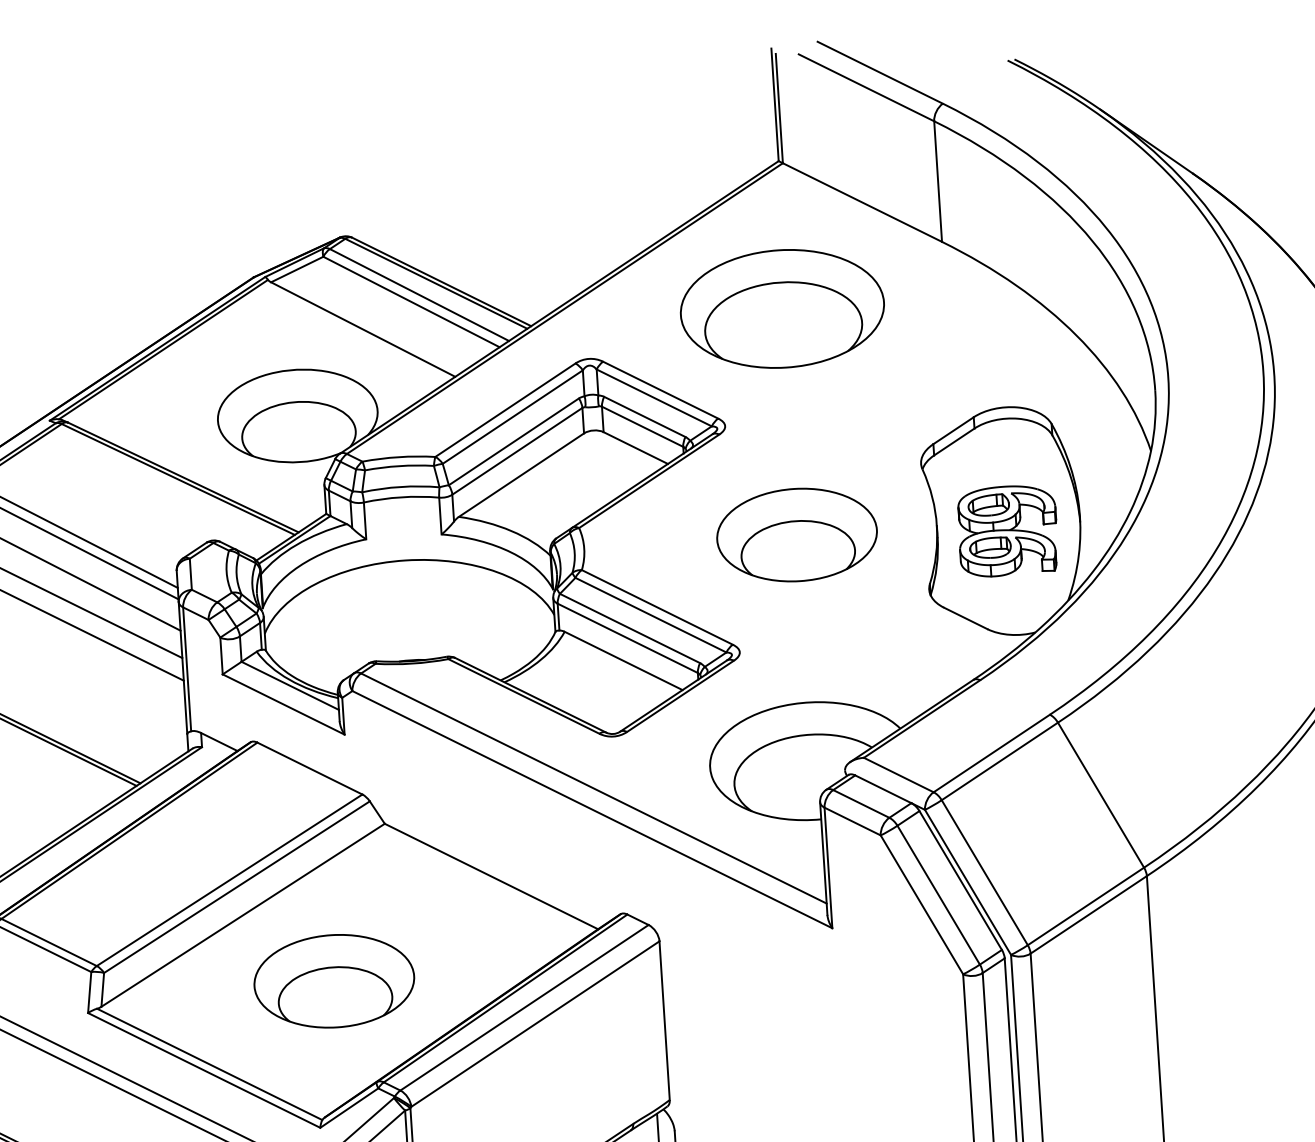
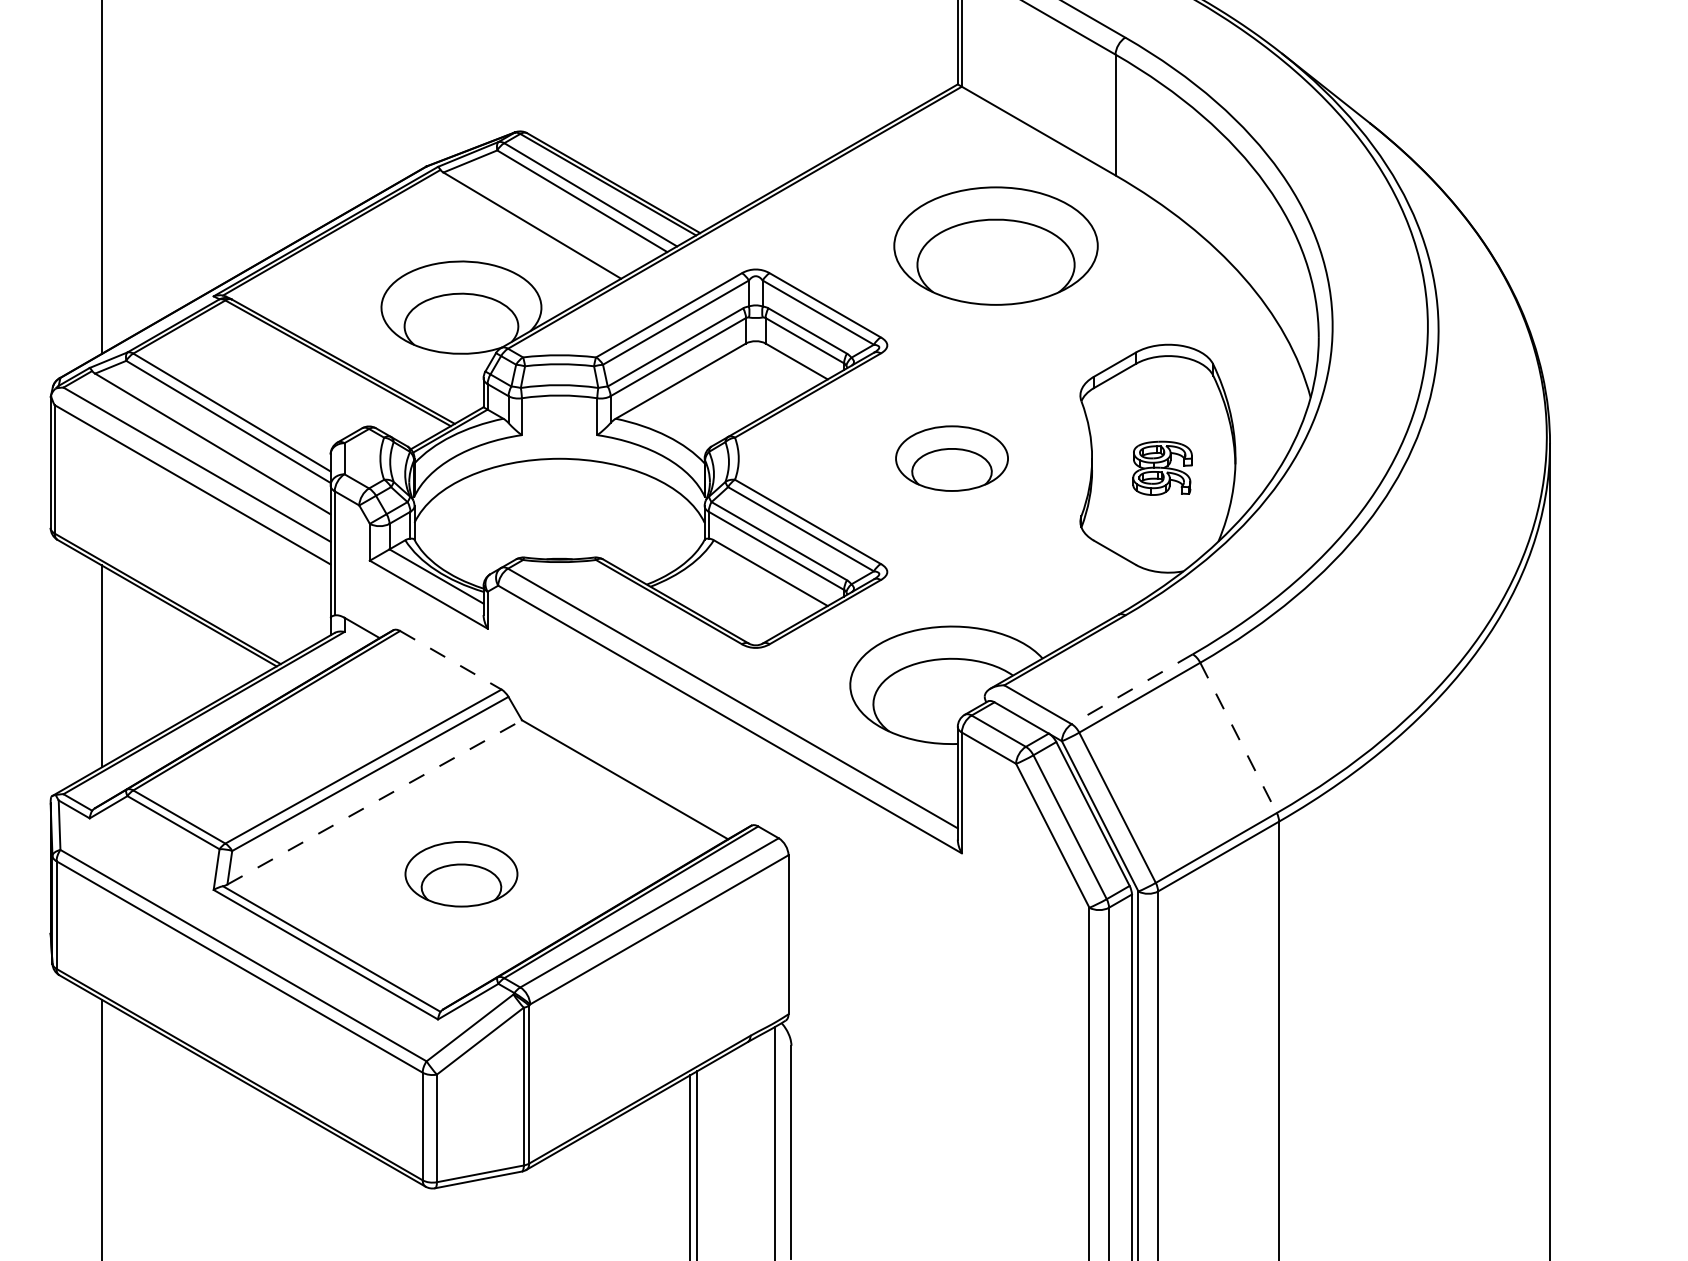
part: (781, 308) -> (995, 245), moved
part: (1007, 531) -> (1162, 468), size x0.6
part: (796, 534) -> (951, 458), size x0.7
line: (992, 753) -> (1132, 689), solid -> dashed
line: (309, 768) -> (450, 660), solid -> dashed
line: (1100, 795) -> (1238, 738), solid -> dashed
line: (242, 915) -> (374, 802), solid -> dashed
part: (334, 981) -> (461, 874), size x0.7

